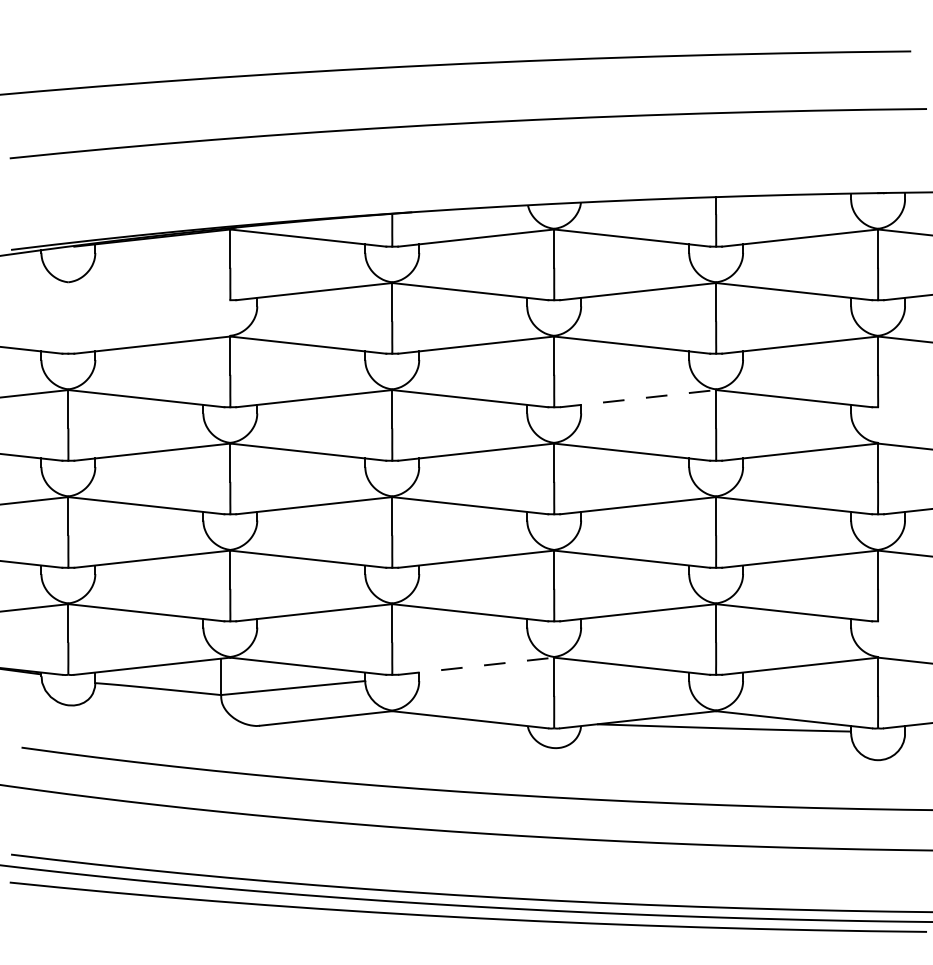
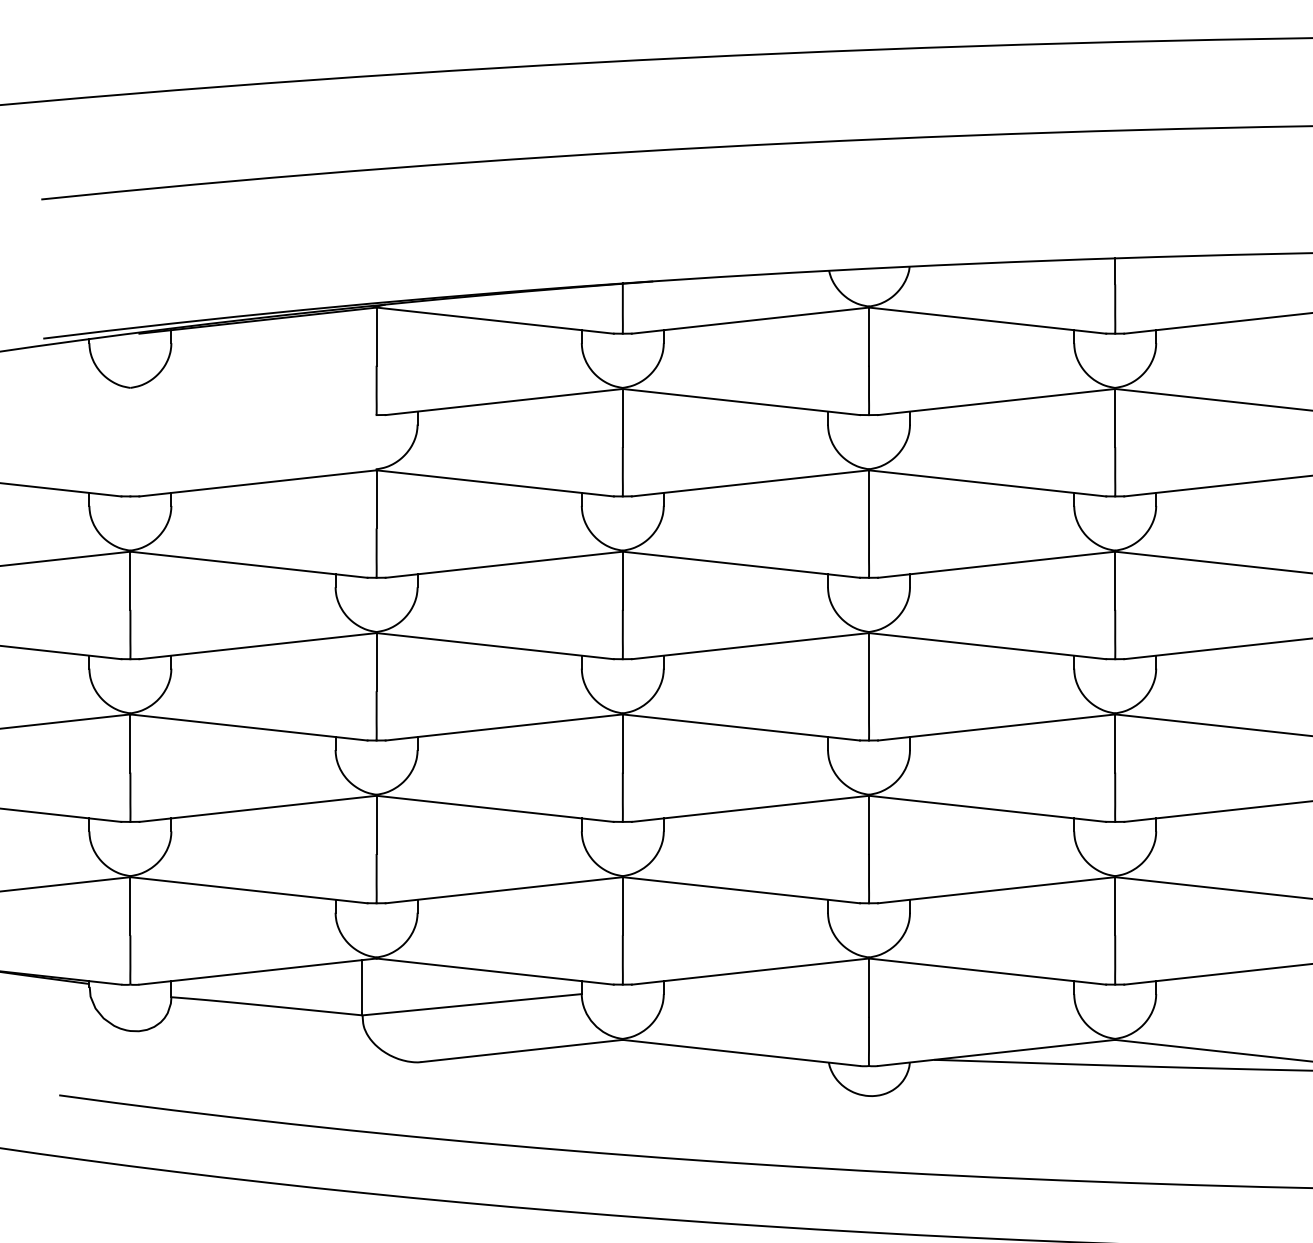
line: (638, 398) -> (997, 564), dashed -> solid
line: (476, 666) -> (750, 971), dashed -> solid

